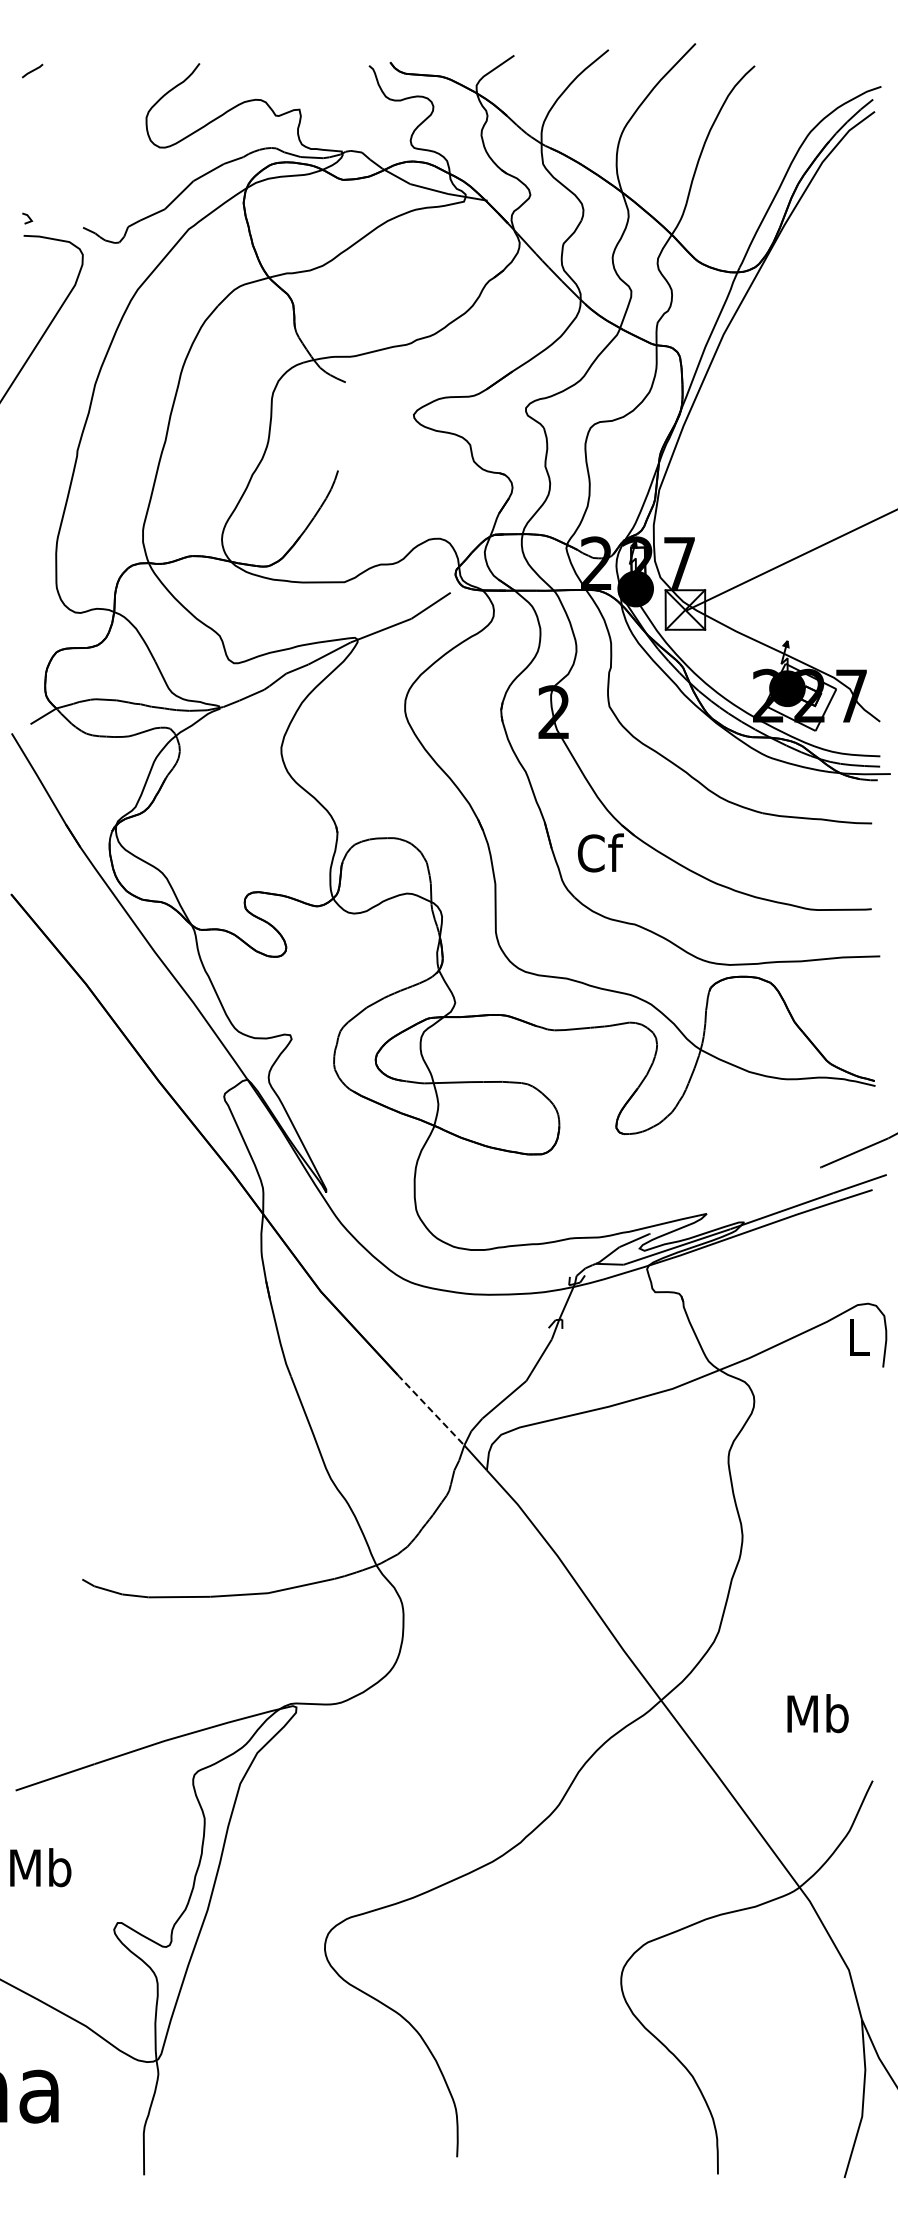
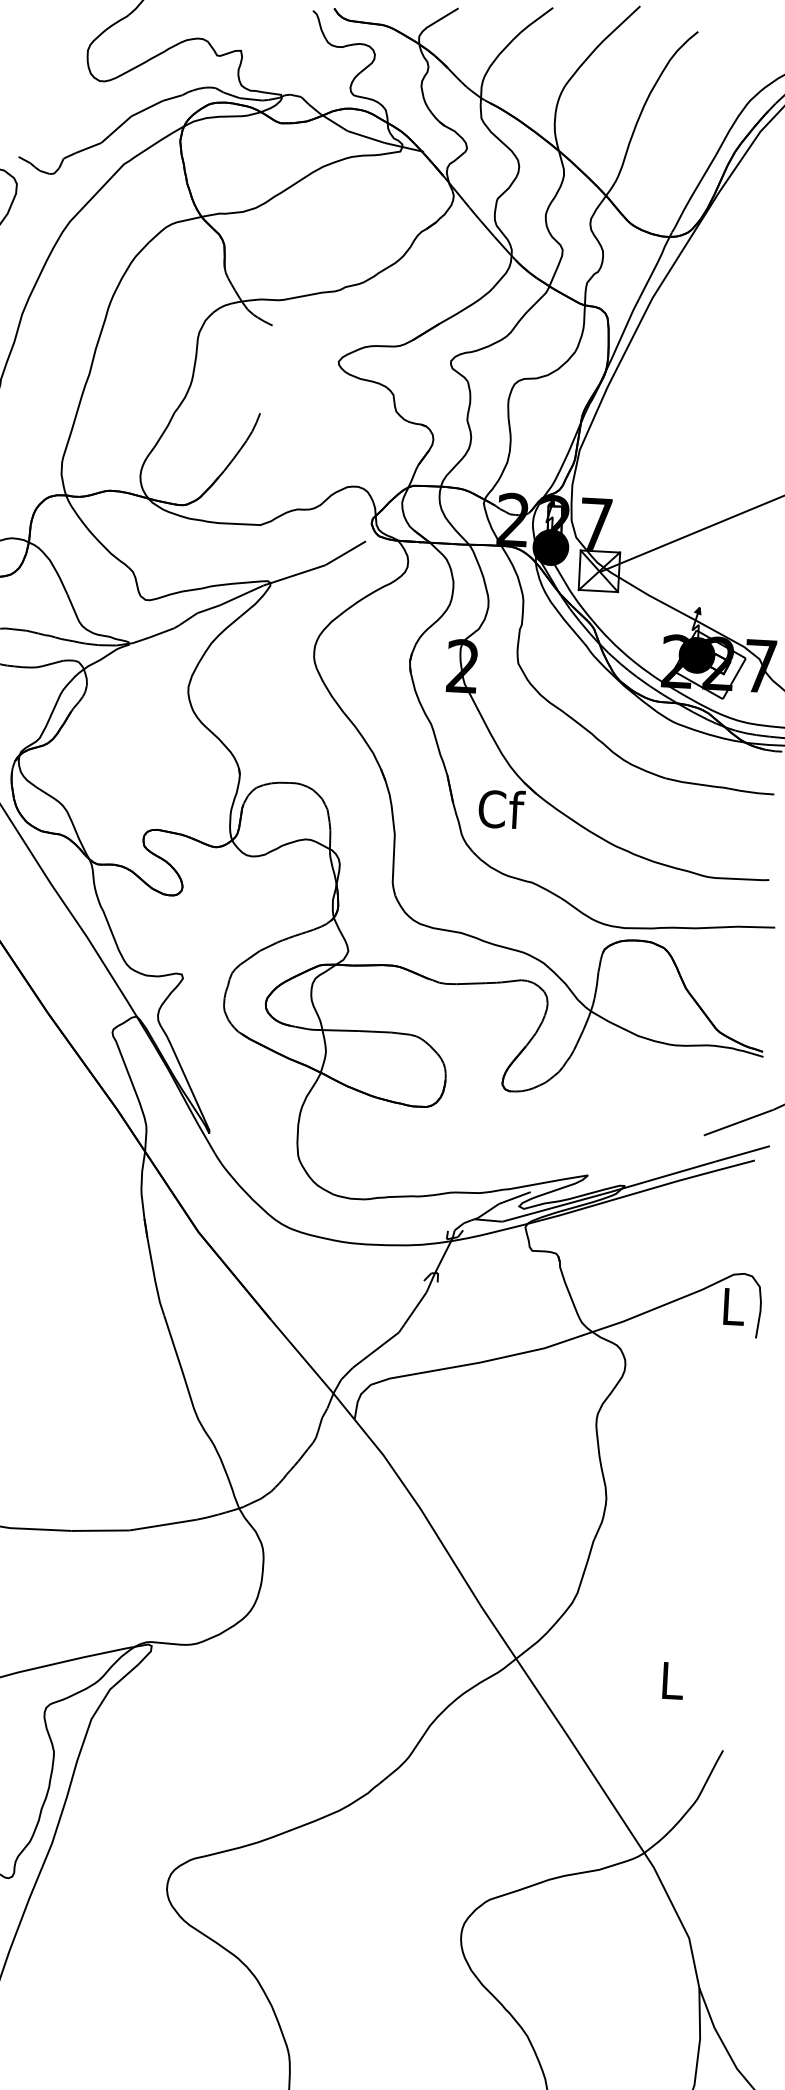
line: (430, 1410) -> (301, 1356), dashed -> solid
text: (817, 1713) -> (671, 1680), Mb -> L

